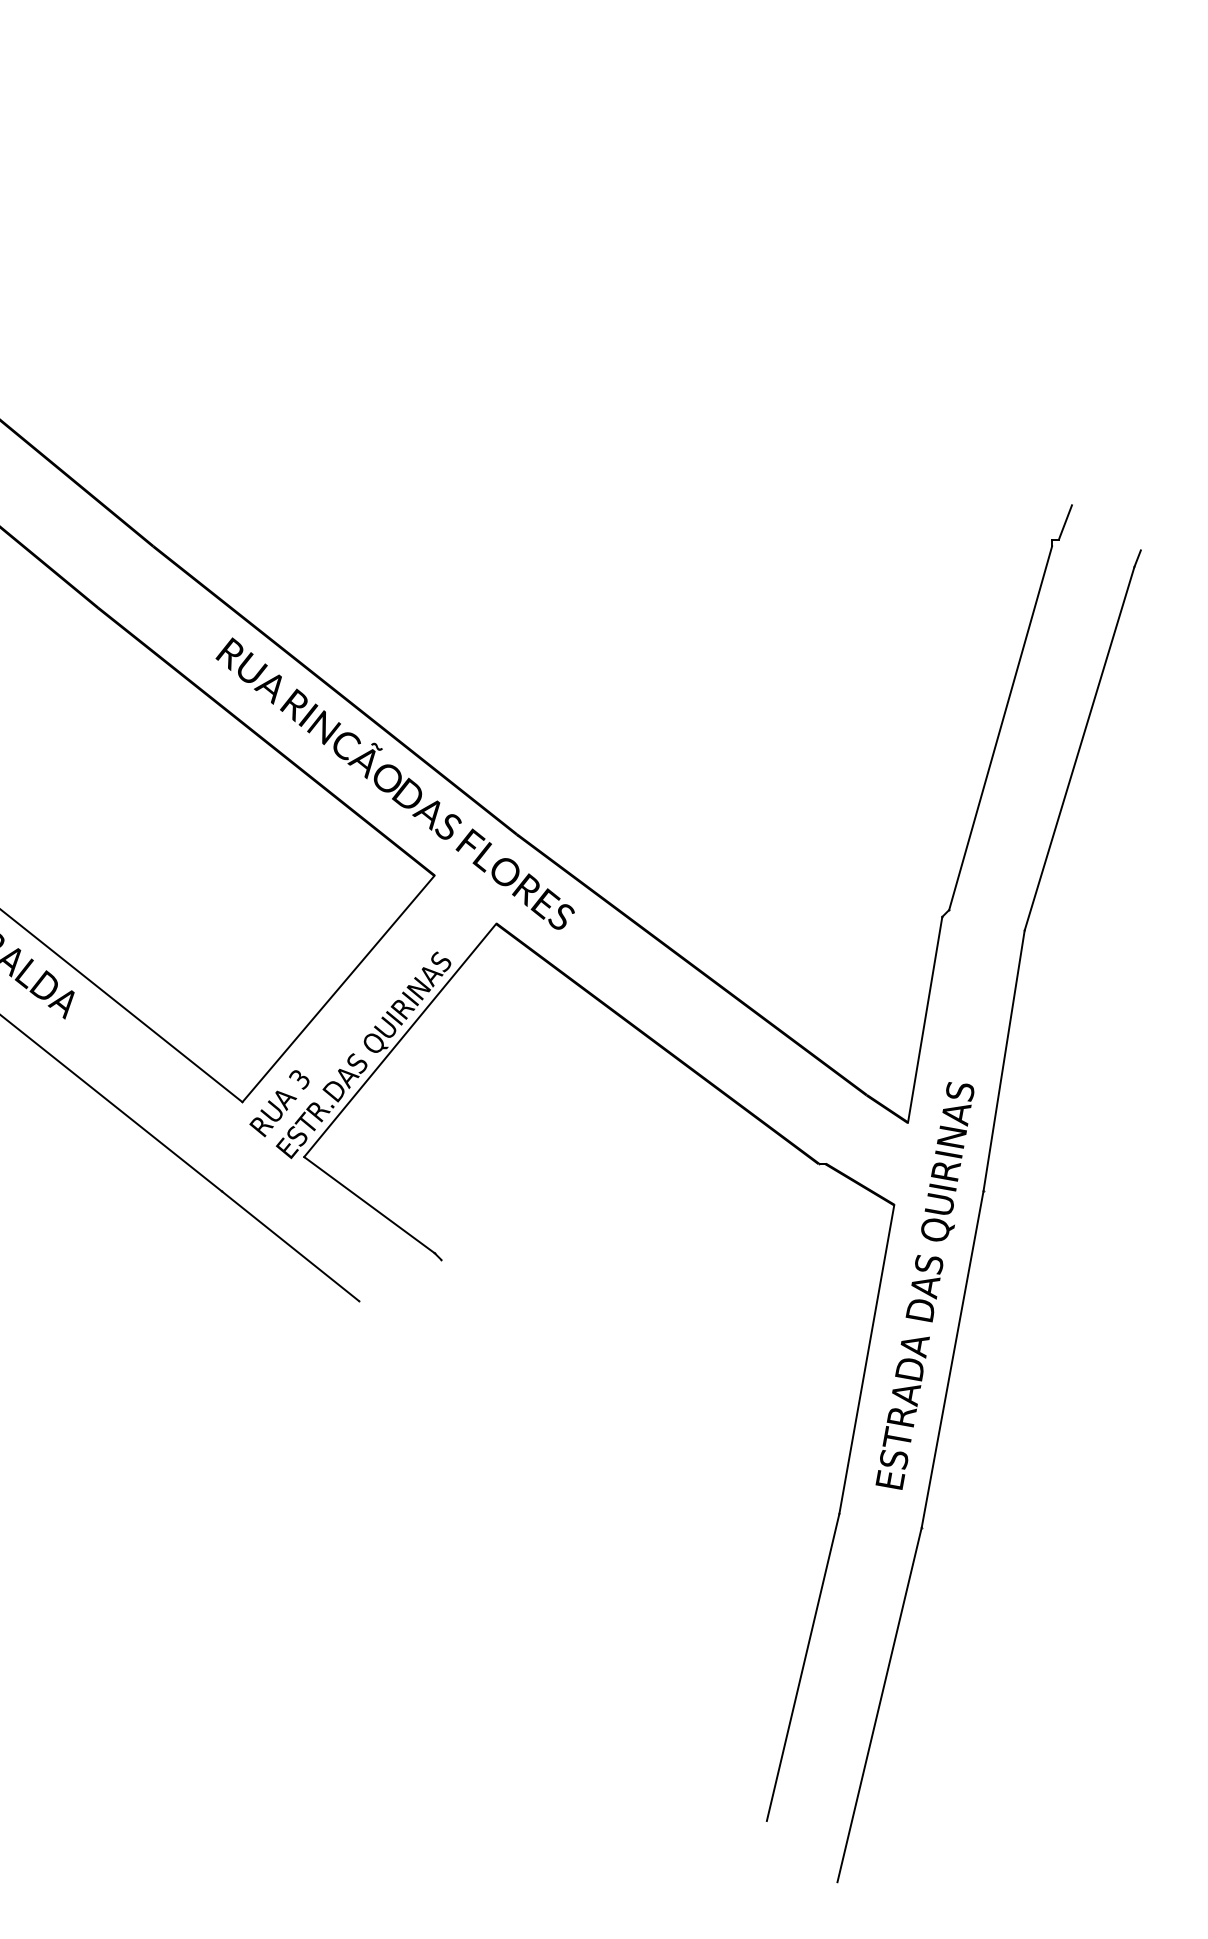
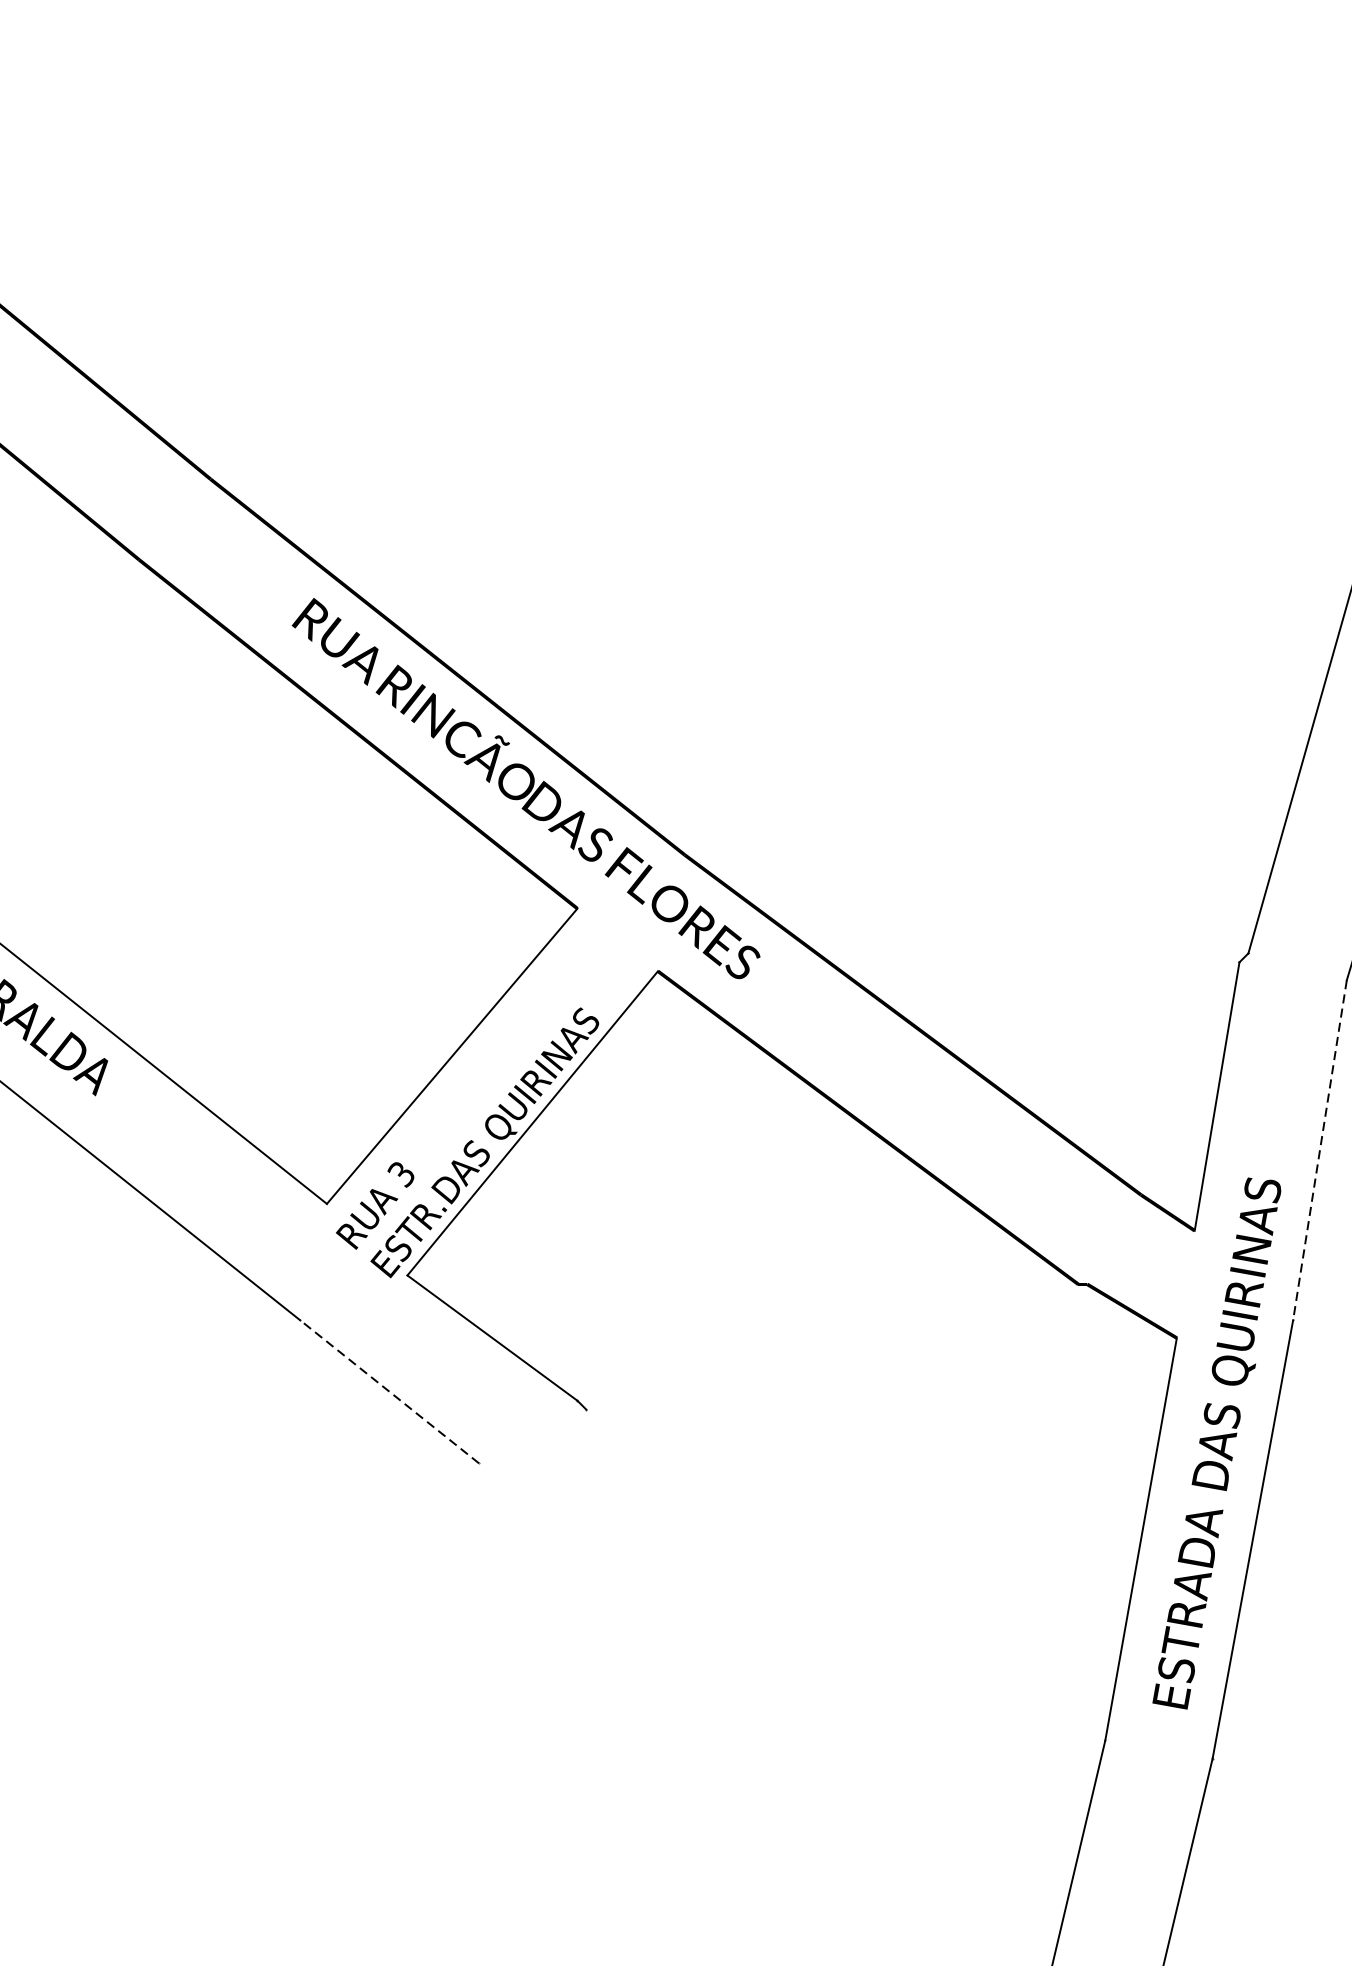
line: (1004, 1060) -> (1320, 1149), solid -> dashed
line: (290, 1246) -> (389, 1392), solid -> dashed

